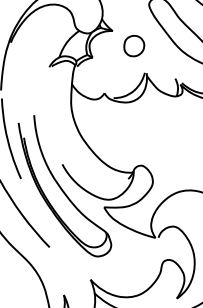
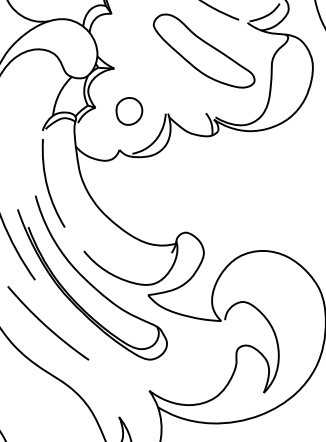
part: (134, 46) -> (129, 111), moved
curve: (45, 110) -> (48, 186), added

